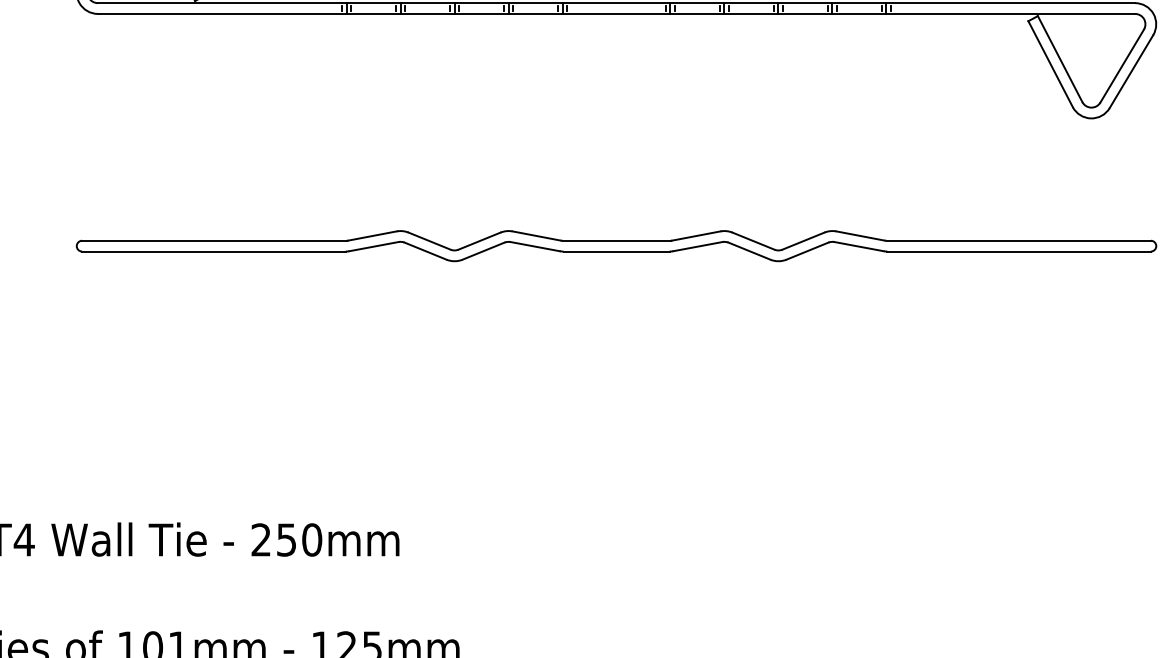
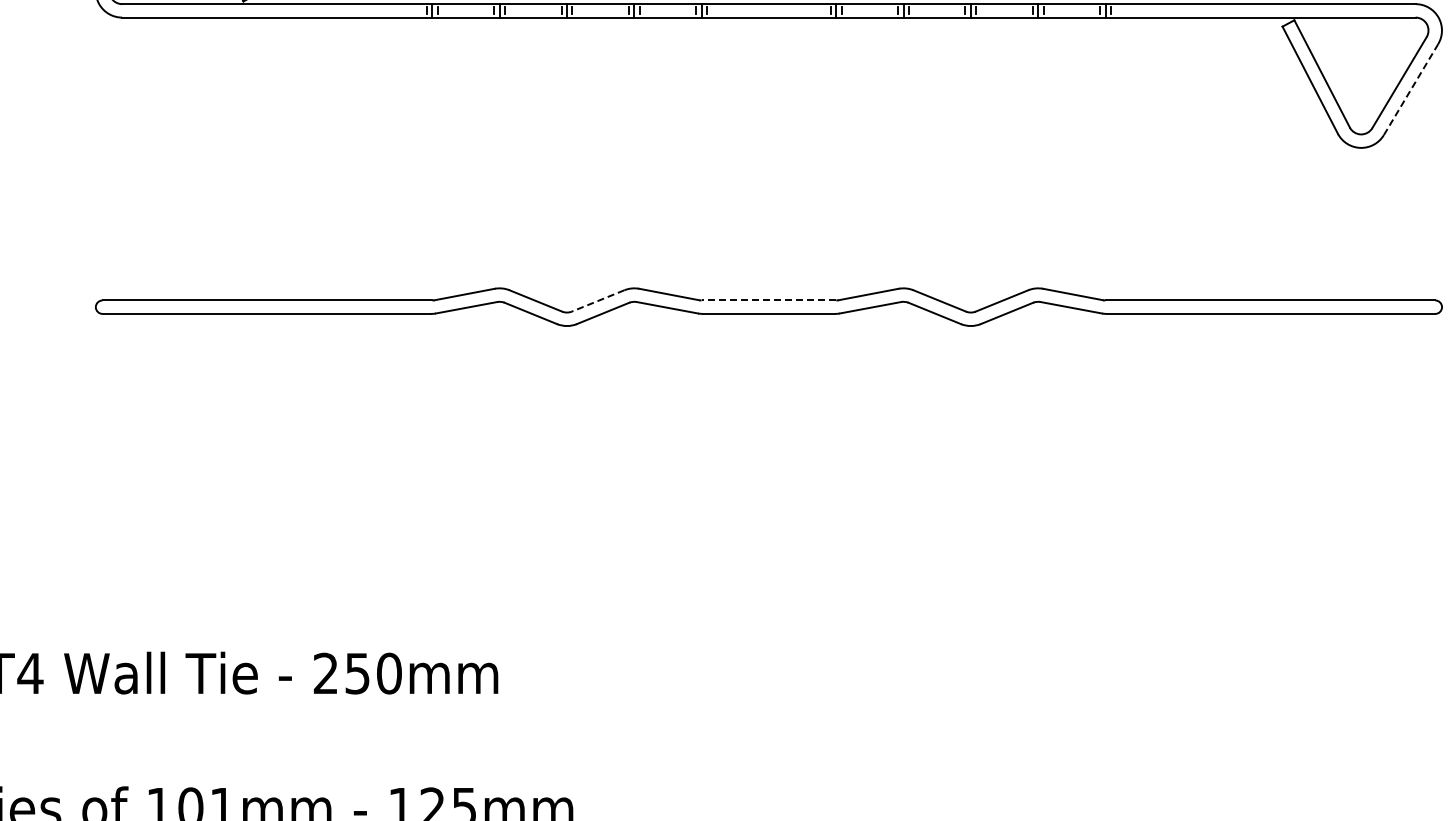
line: (1131, 71) -> (1411, 89), solid -> dashed
line: (616, 240) -> (768, 300), solid -> dashed
line: (479, 241) -> (597, 301), solid -> dashed

